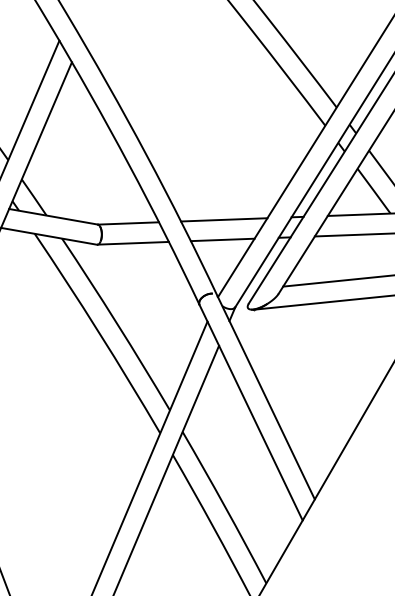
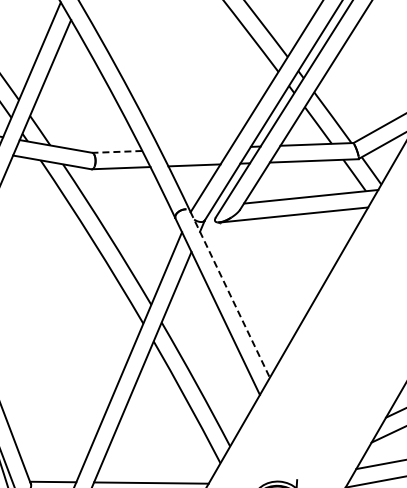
line: (223, 219) -> (195, 148), removed
line: (128, 222) -> (117, 151), solid -> dashed
line: (266, 398) -> (230, 295), solid -> dashed

